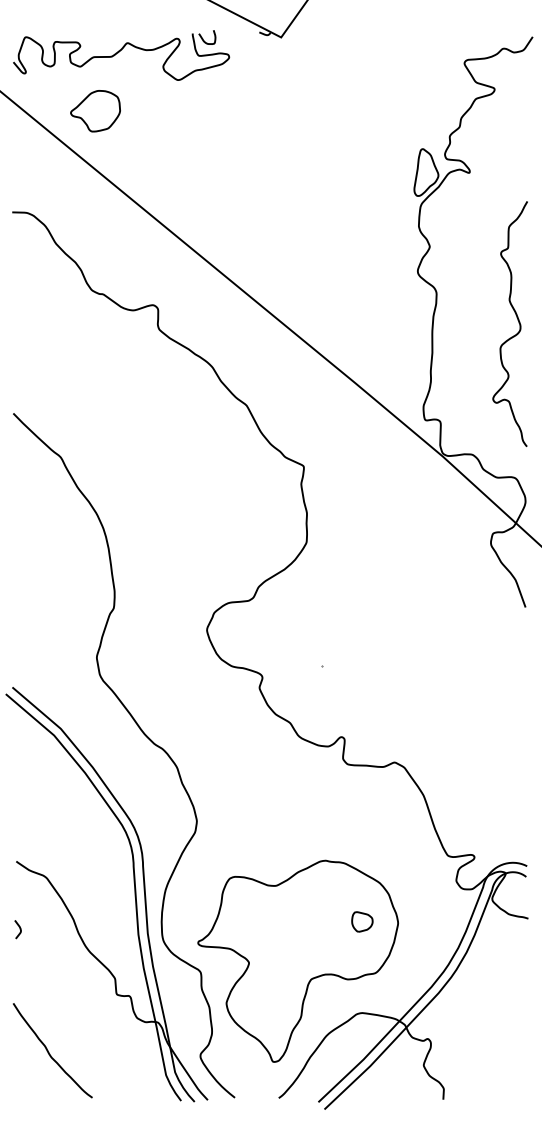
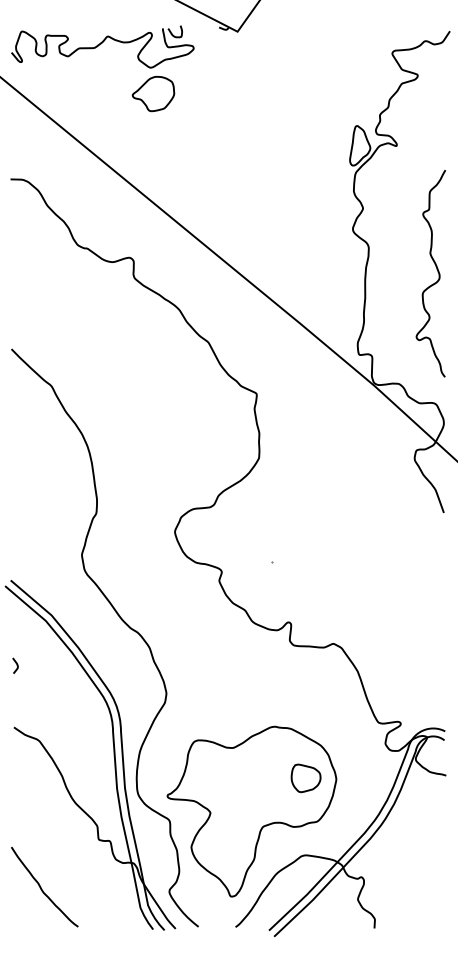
part: (95, 111) -> (153, 94), moved
part: (362, 921) -> (306, 778), size x1.67
curve: (19, 929) -> (16, 665), moved

